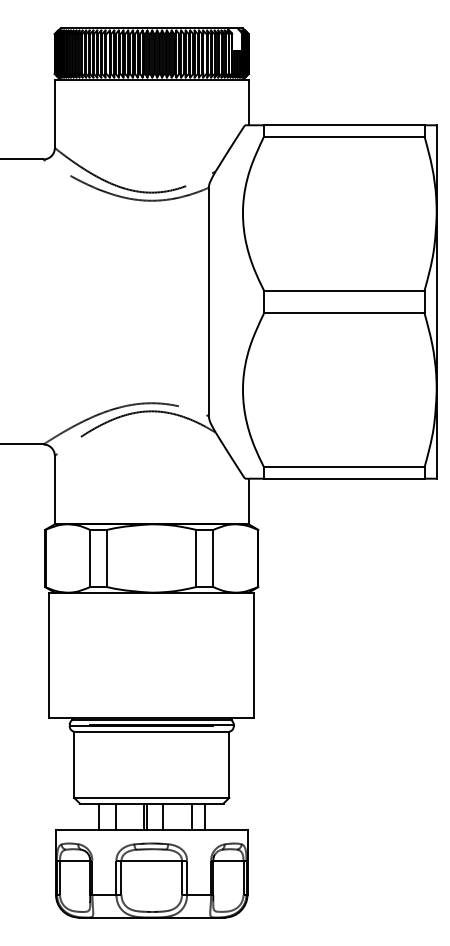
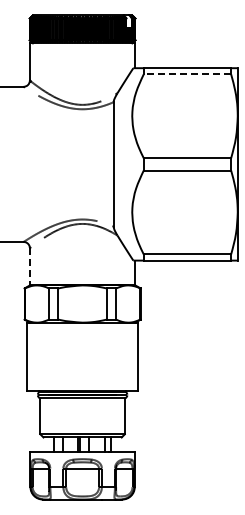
line: (344, 136) -> (187, 74), solid -> dashed
line: (54, 489) -> (29, 266), solid -> dashed

